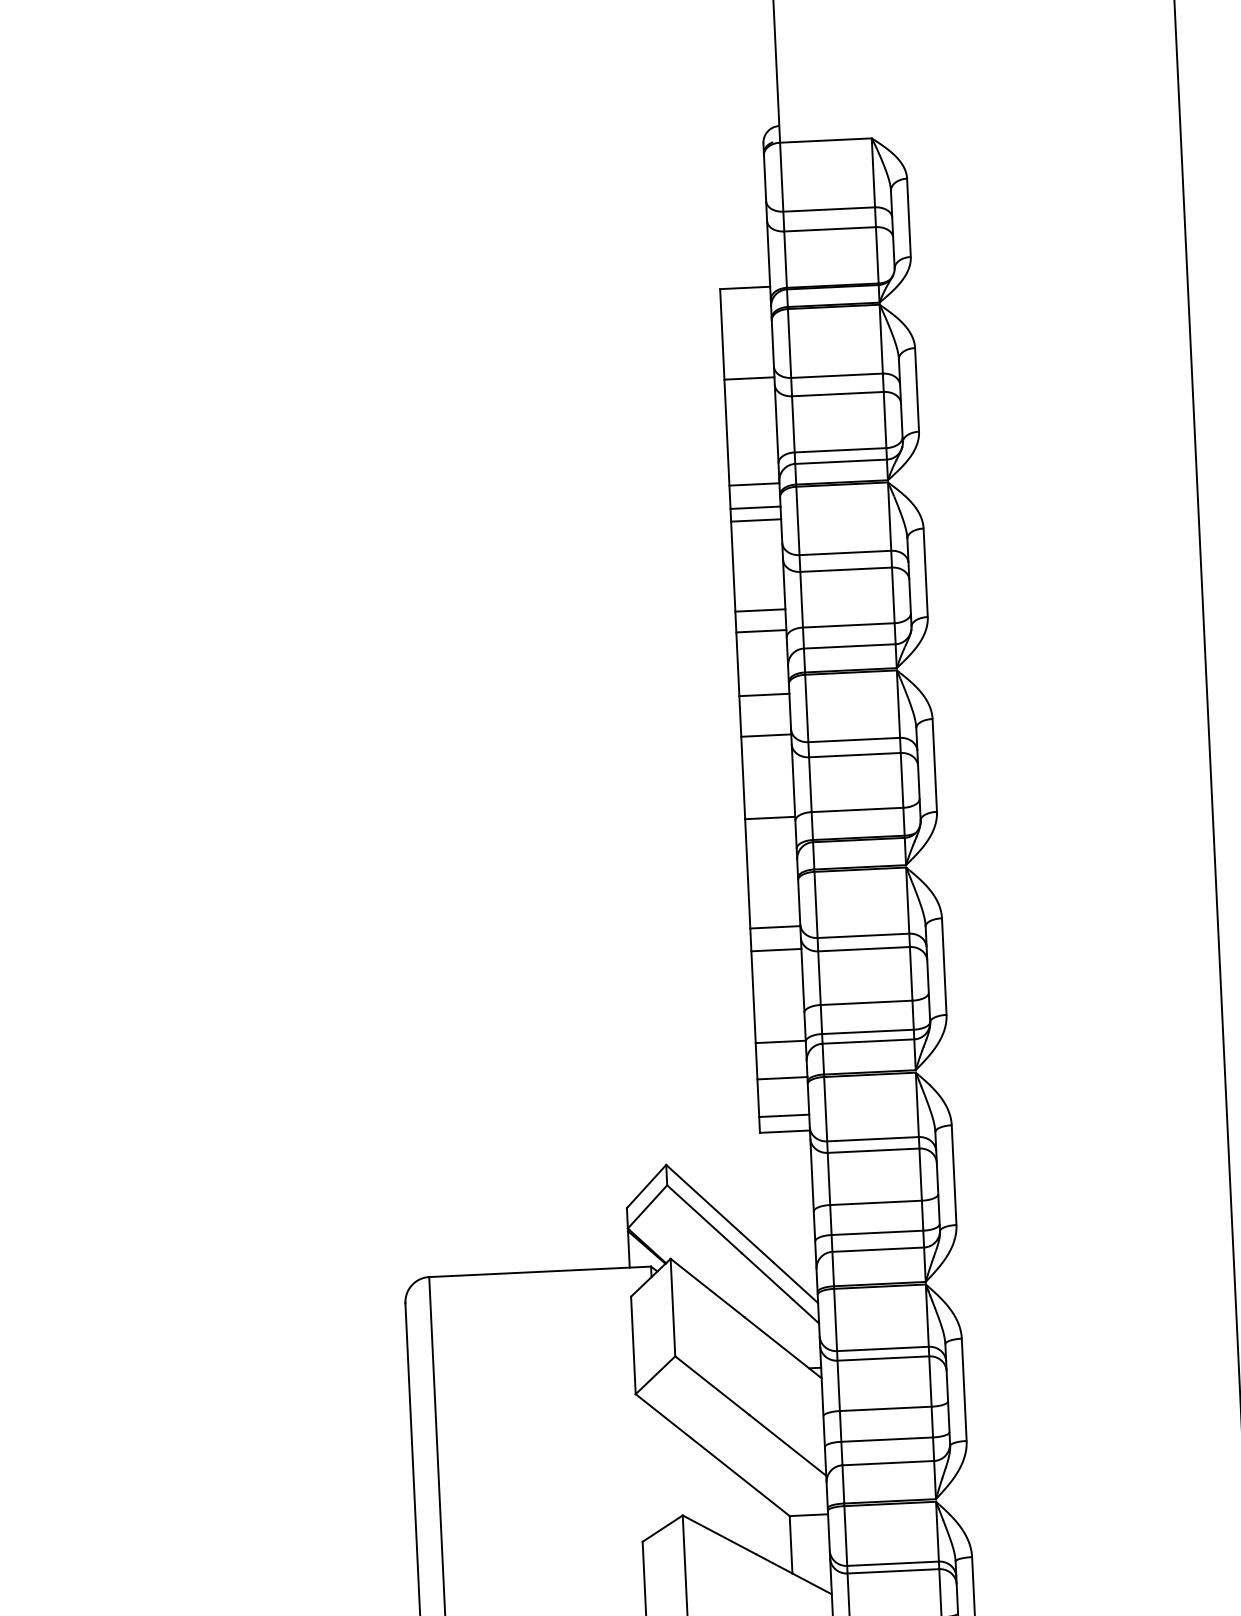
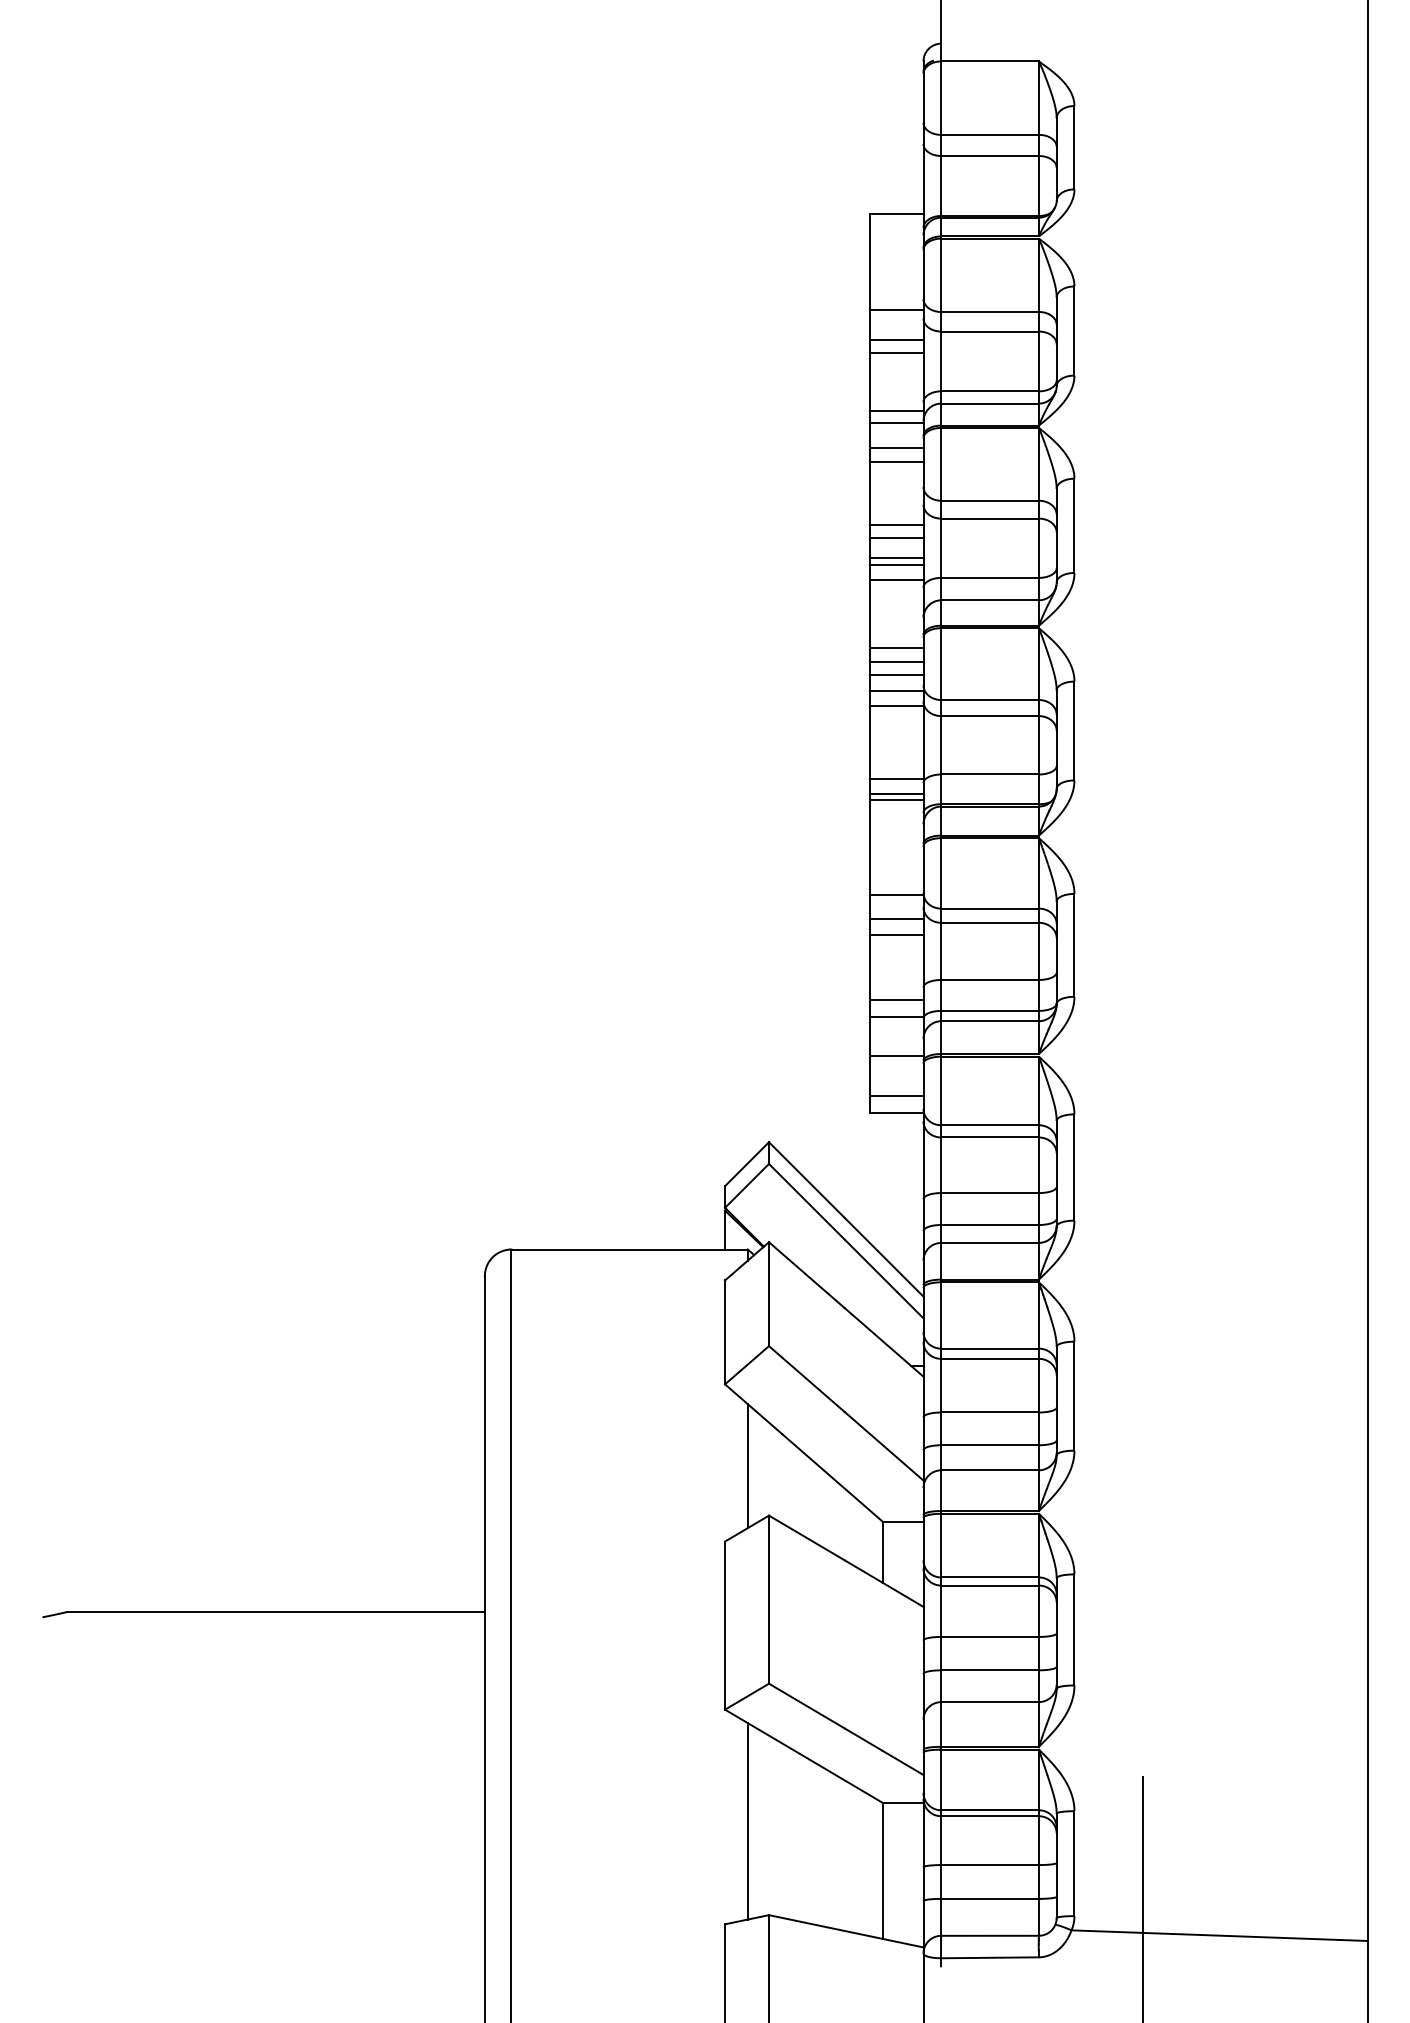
line: (750, 406) -> (896, 340), added
line: (750, 417) -> (896, 352), added
line: (753, 472) -> (896, 410), added
line: (758, 579) -> (896, 524), added
line: (759, 592) -> (896, 538), added
line: (760, 617) -> (896, 565), added
line: (764, 708) -> (896, 662), added
line: (765, 720) -> (896, 674), added
line: (766, 750) -> (896, 706), added
line: (770, 832) -> (896, 794), added
line: (770, 837) -> (896, 799), added
line: (776, 965) -> (896, 935), added
line: (779, 1026) -> (896, 1000), added
line: (660, 1470) -> (747, 1466), added

